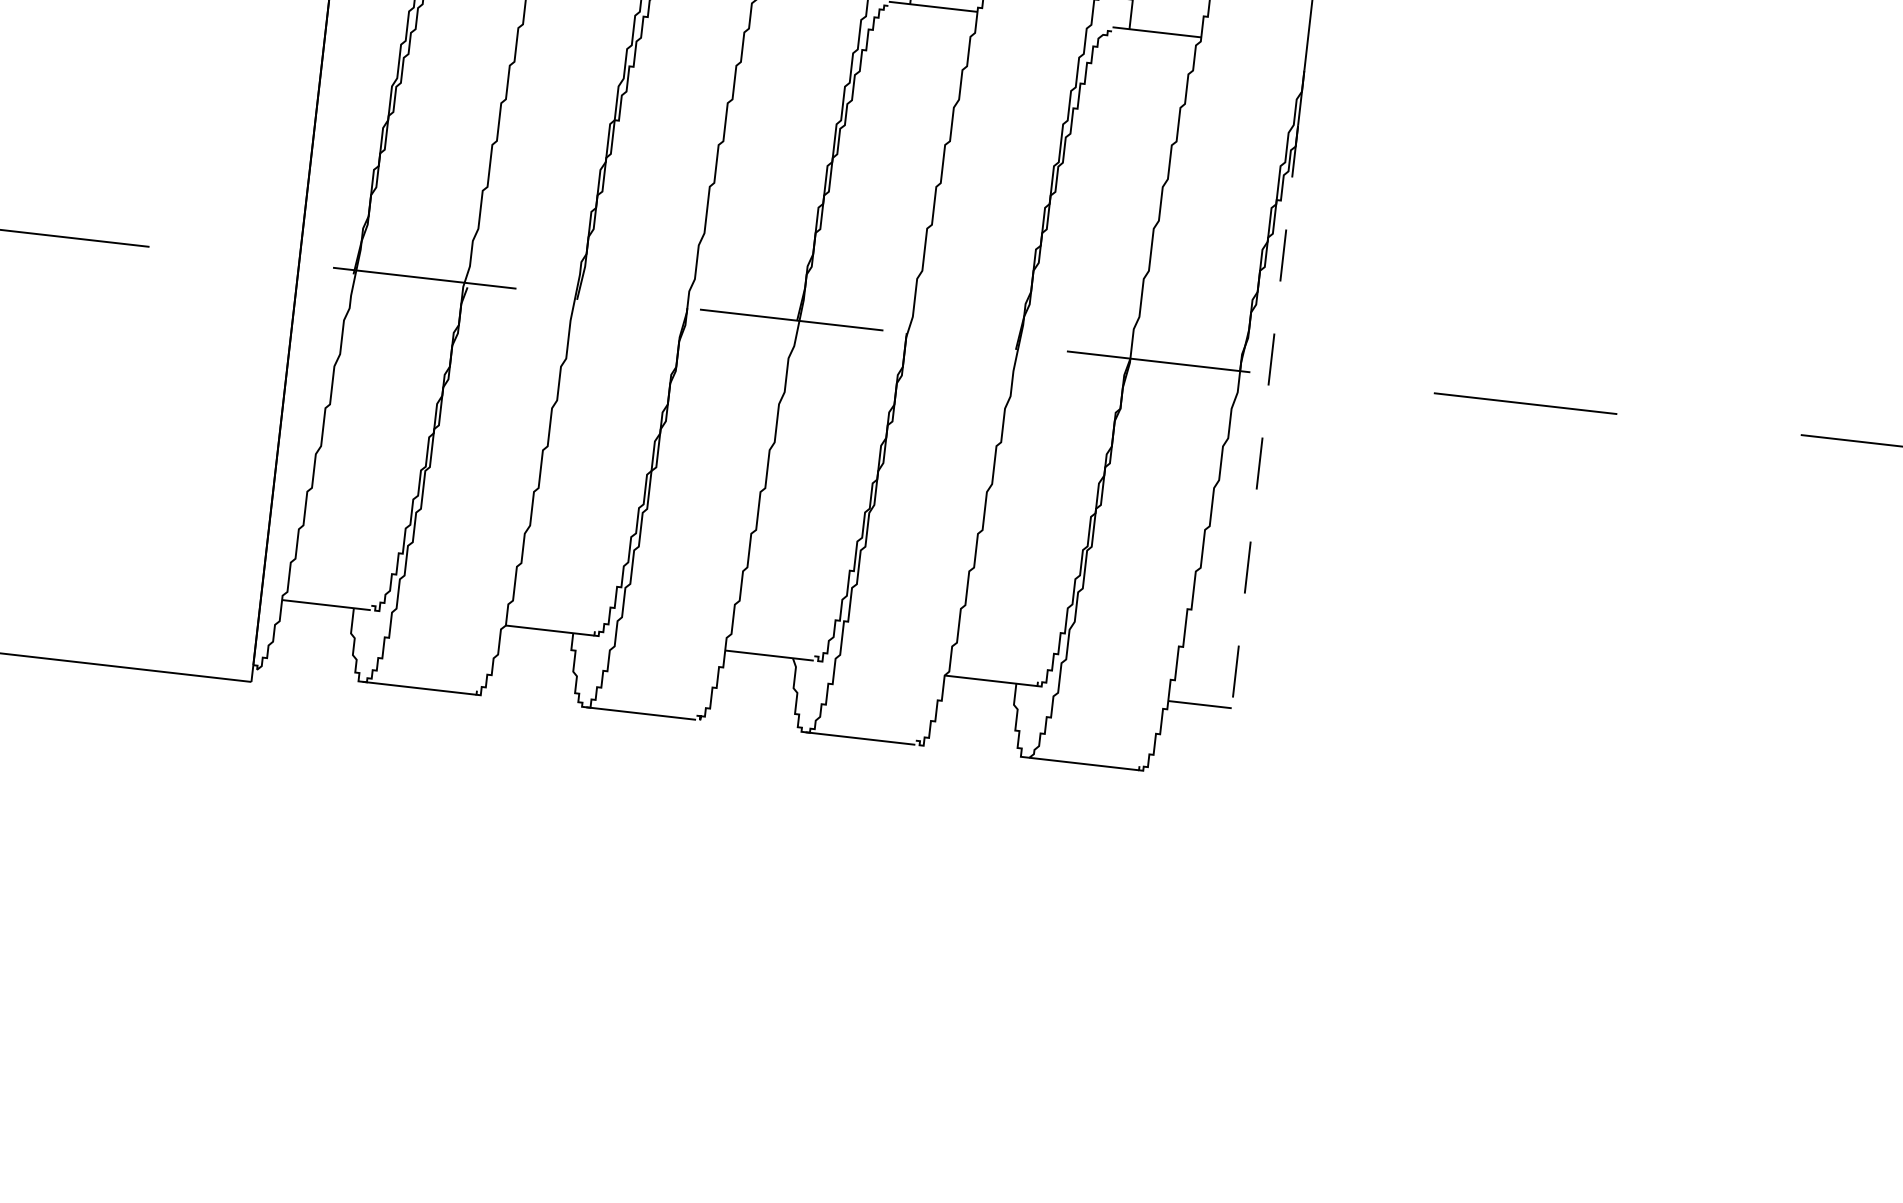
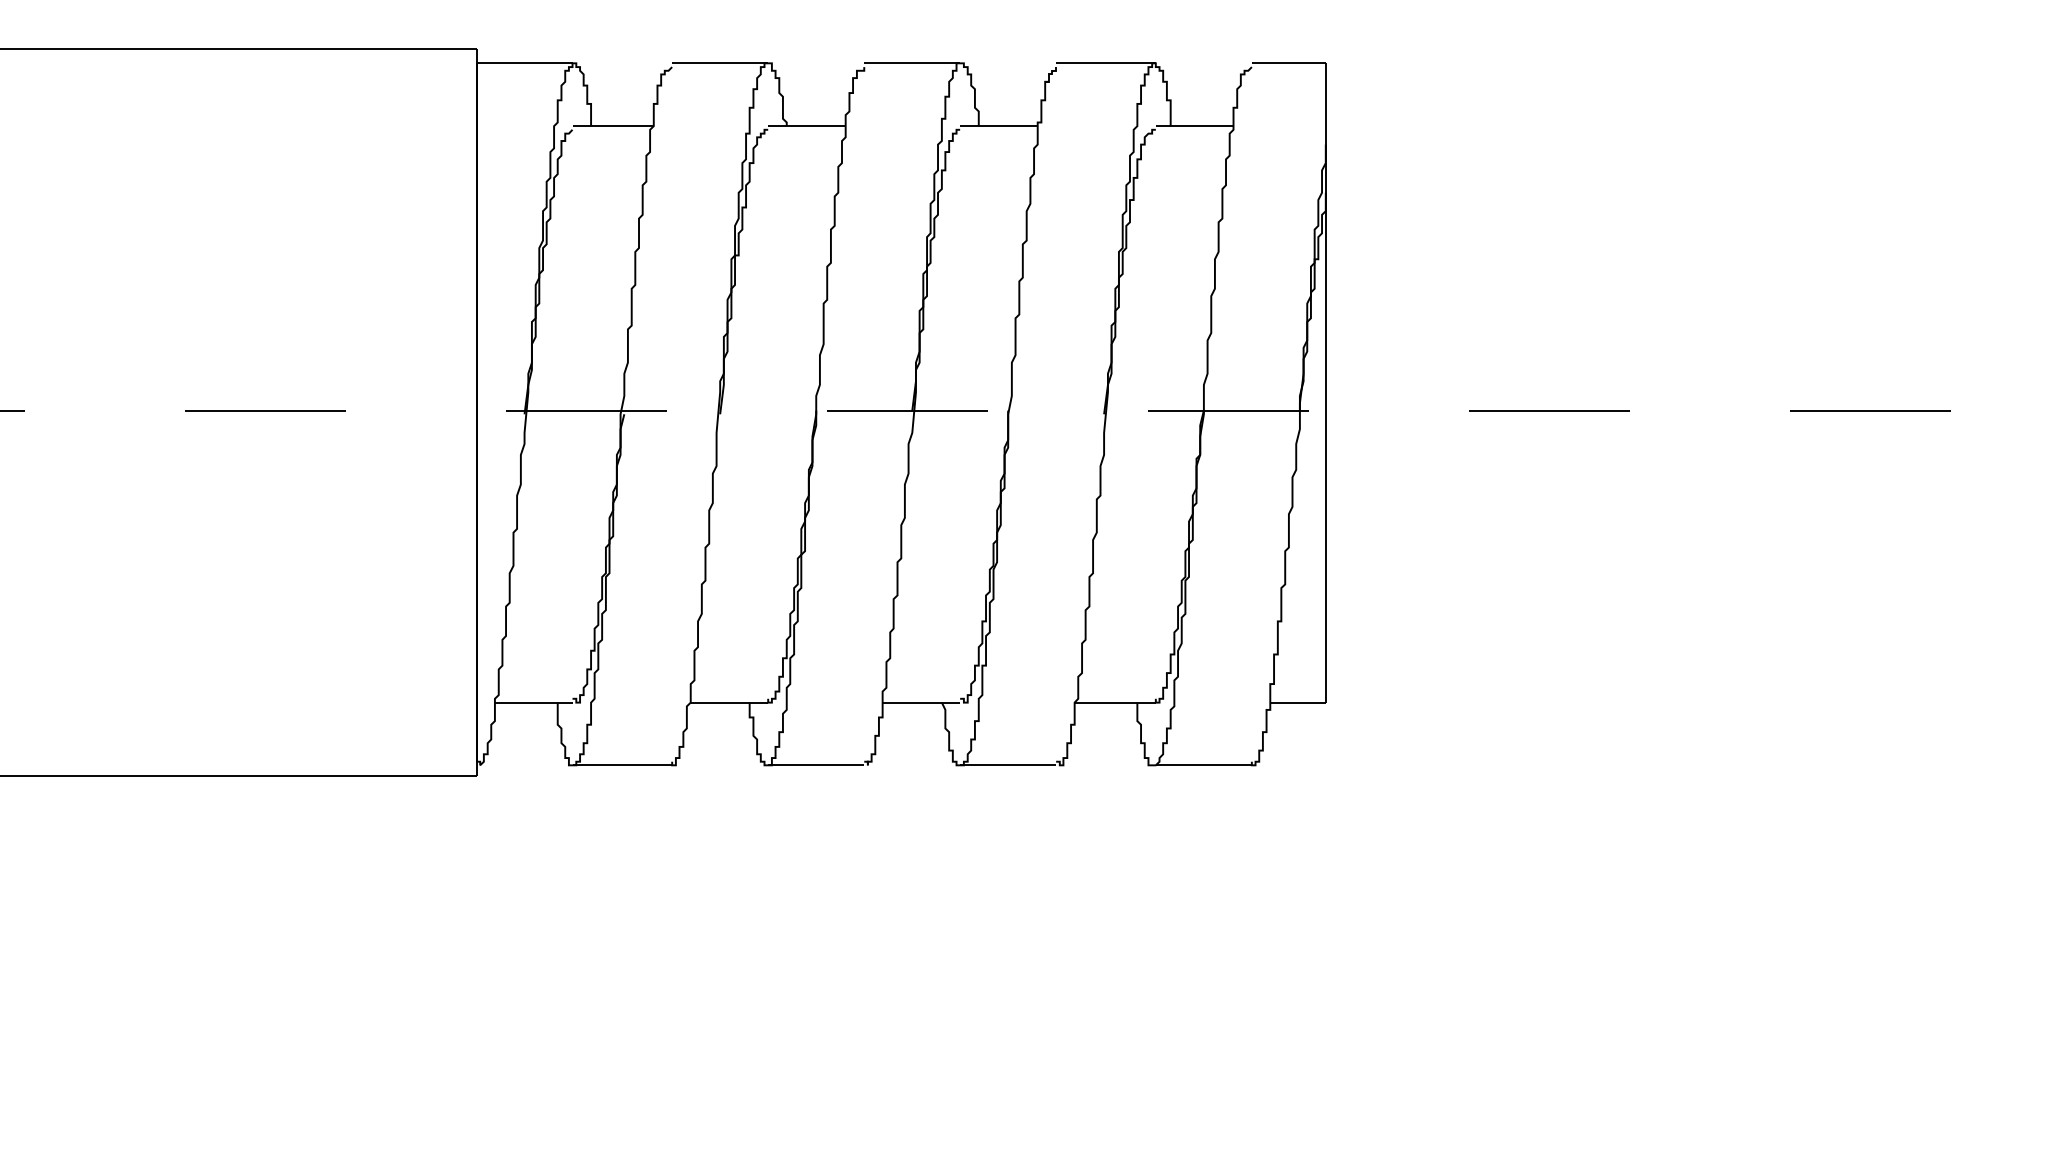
line: (1264, 416) -> (1325, 447), dashed -> solid

